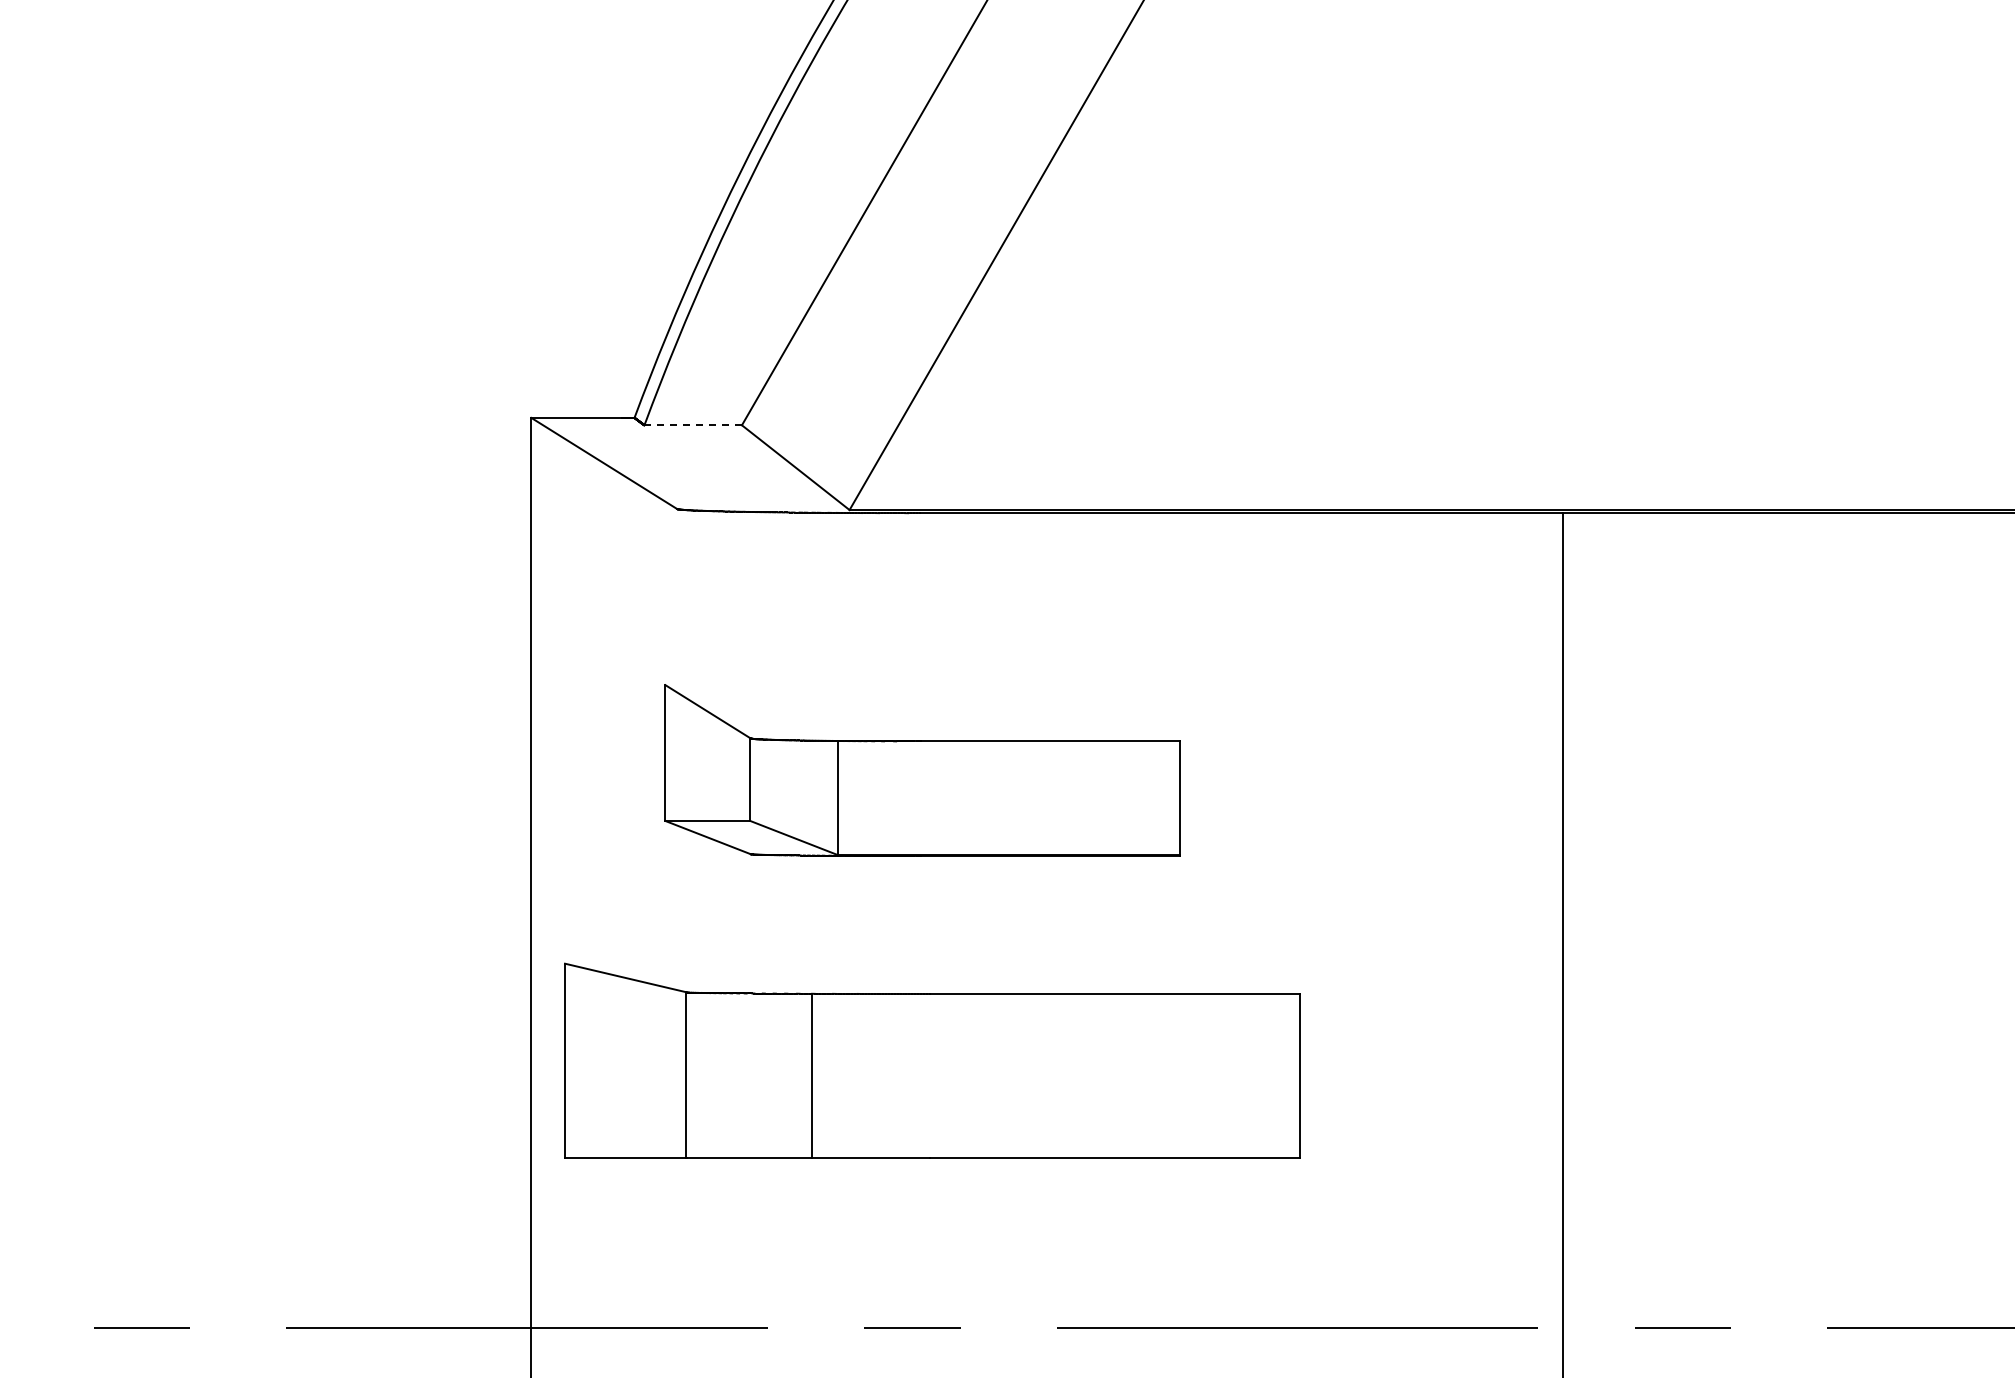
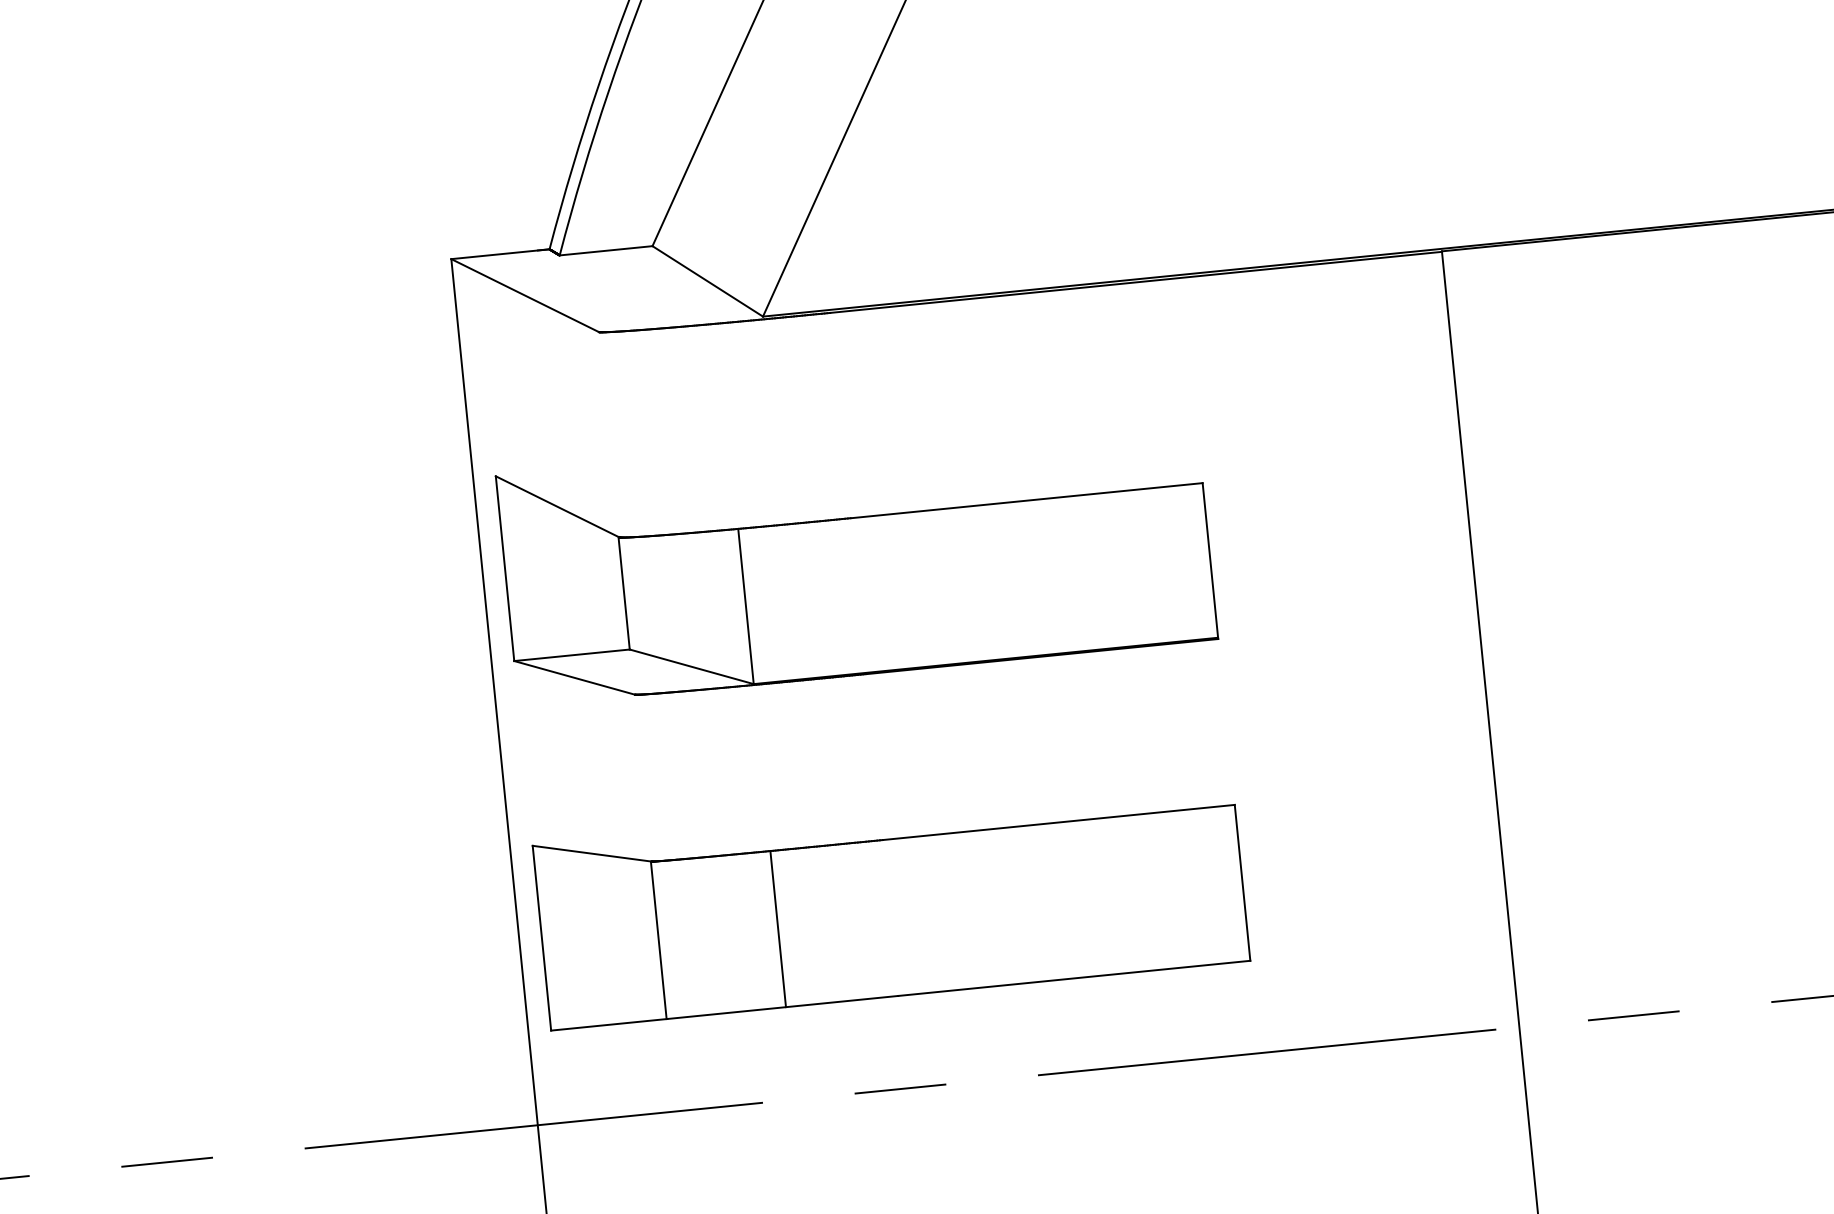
line: (693, 425) -> (606, 250), dashed -> solid
part: (922, 770) -> (857, 557), size x1.43
part: (932, 1060) -> (891, 903), moved

